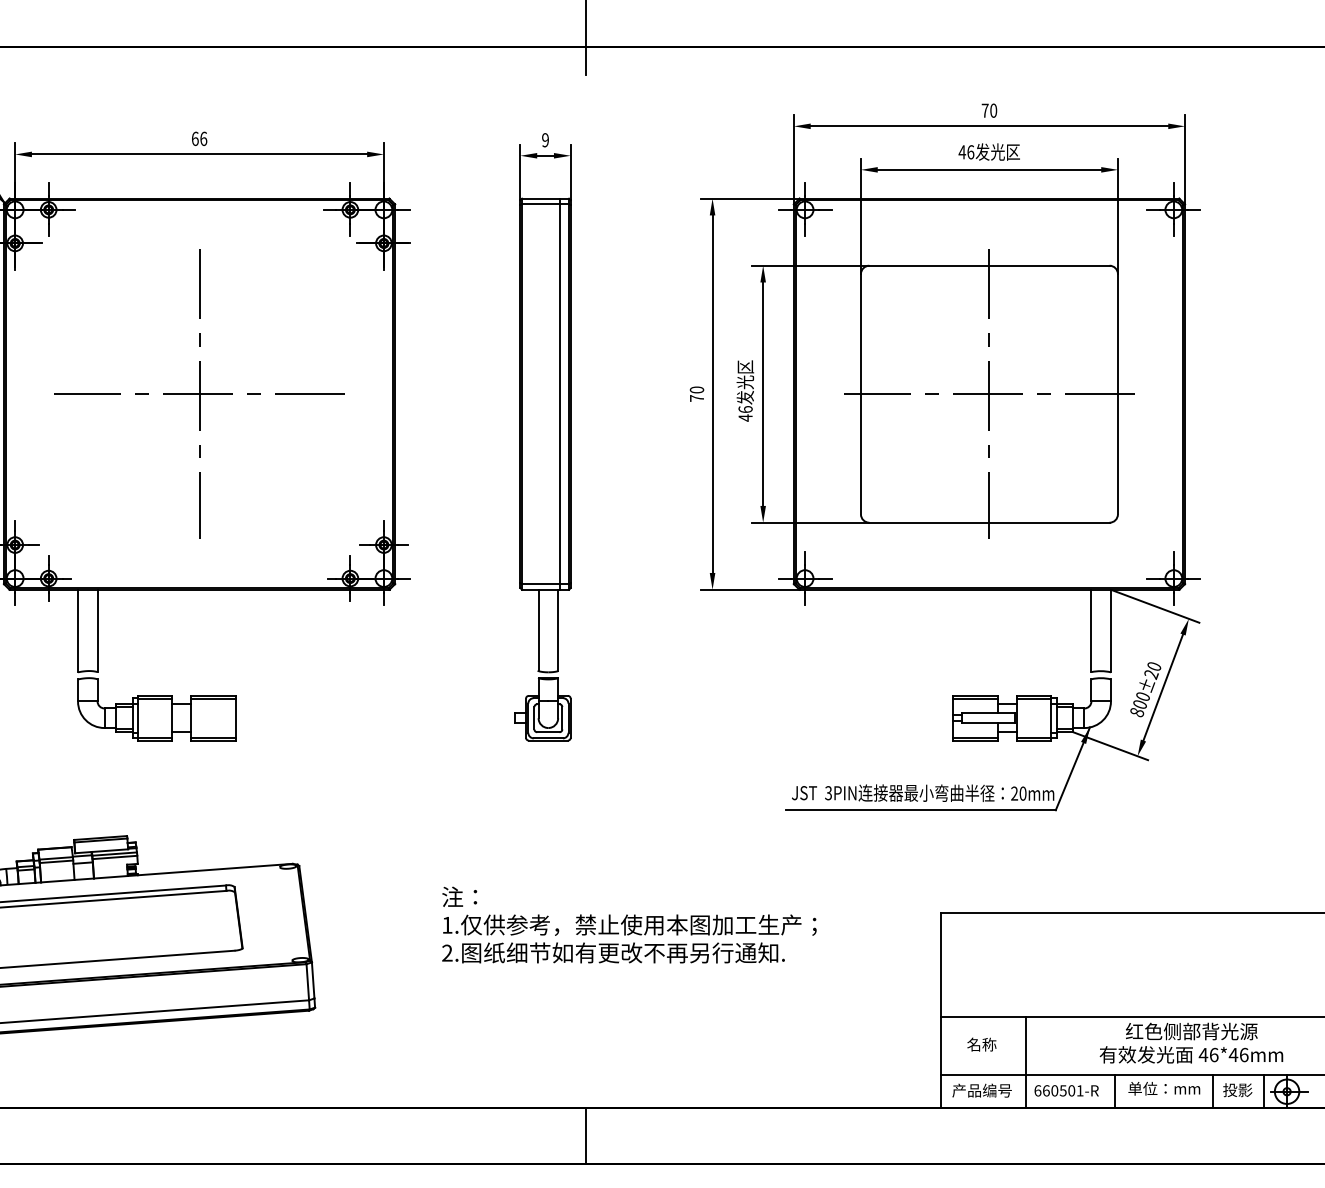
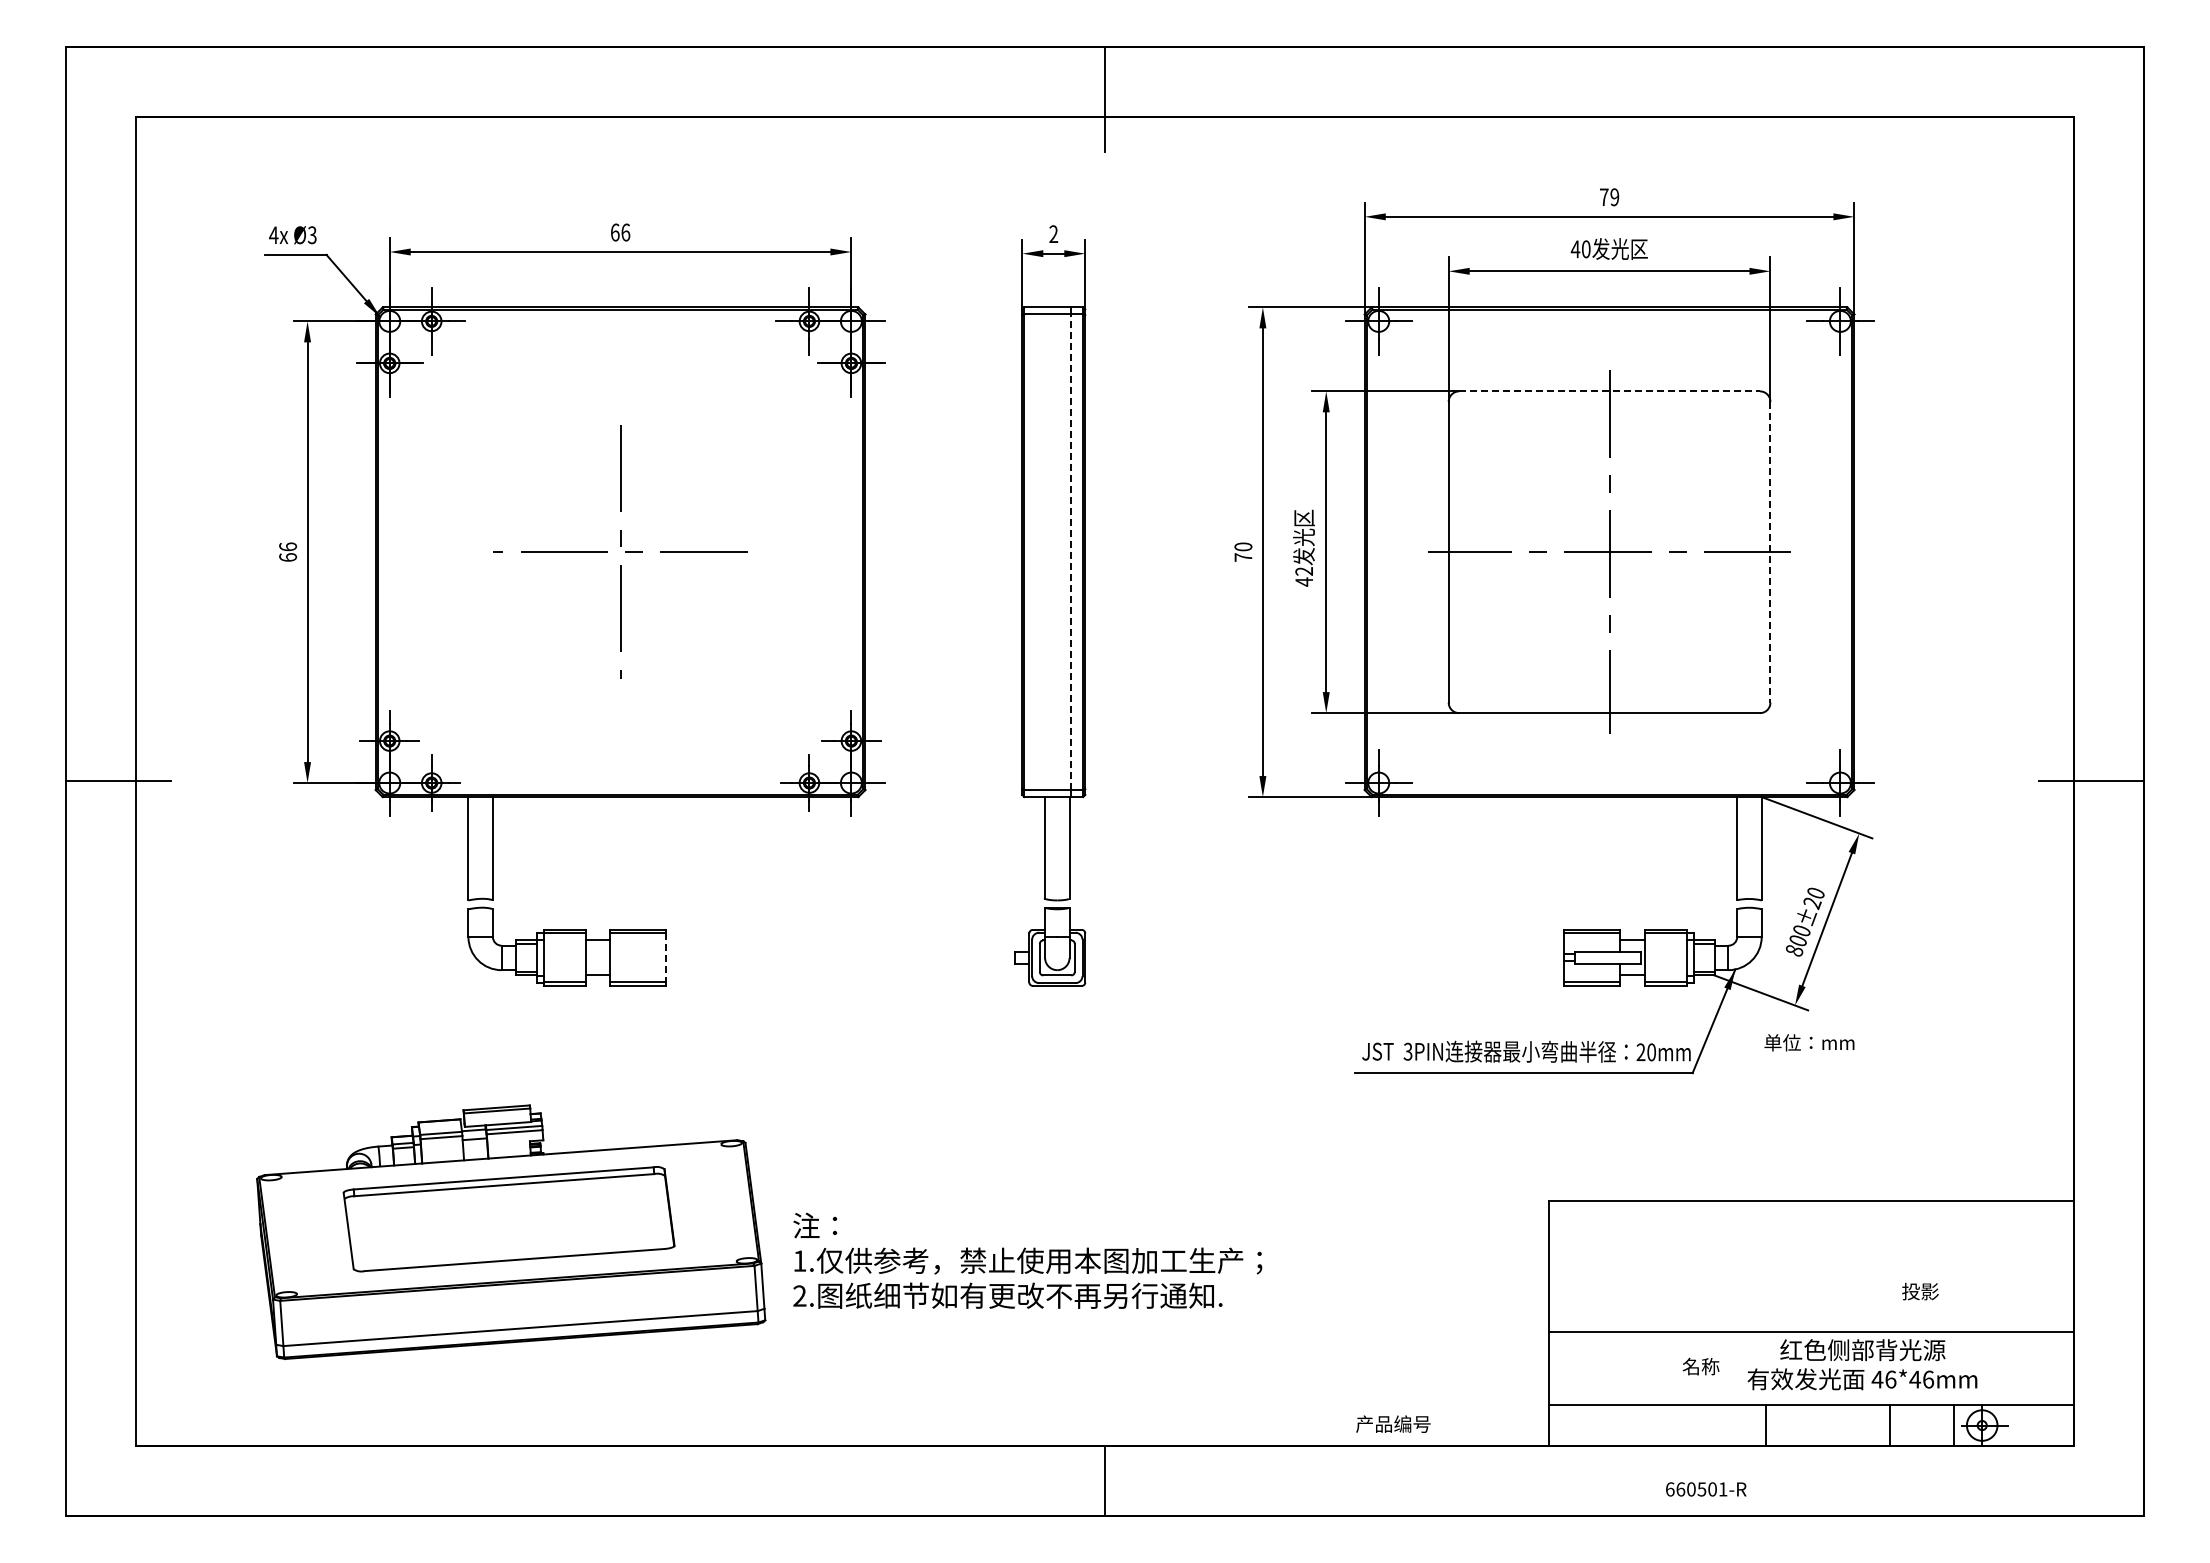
text: (993, 110) -> (1614, 197), 70 -> 79
text: (545, 140) -> (1053, 234), 9 -> 2
text: (971, 152) -> (1586, 249), 46 -> 40
line: (990, 265) -> (1610, 391), solid -> dashed
part: (199, 393) -> (620, 551), size x0.7
line: (559, 394) -> (1071, 552), solid -> dashed
line: (1117, 394) -> (1770, 552), solid -> dashed
text: (745, 409) -> (1304, 571), 46 -> 42
line: (236, 718) -> (666, 958), solid -> dashed
text: (629, 924) -> (1027, 1260), moved
text: (981, 1044) -> (1700, 1366), moved
line: (1025, 1062) -> (1654, 1388), removed
text: (1164, 1088) -> (1809, 1042), moved
text: (982, 1090) -> (1393, 1423), moved
text: (1066, 1090) -> (1706, 1489), moved
text: (1237, 1090) -> (1920, 1291), moved

